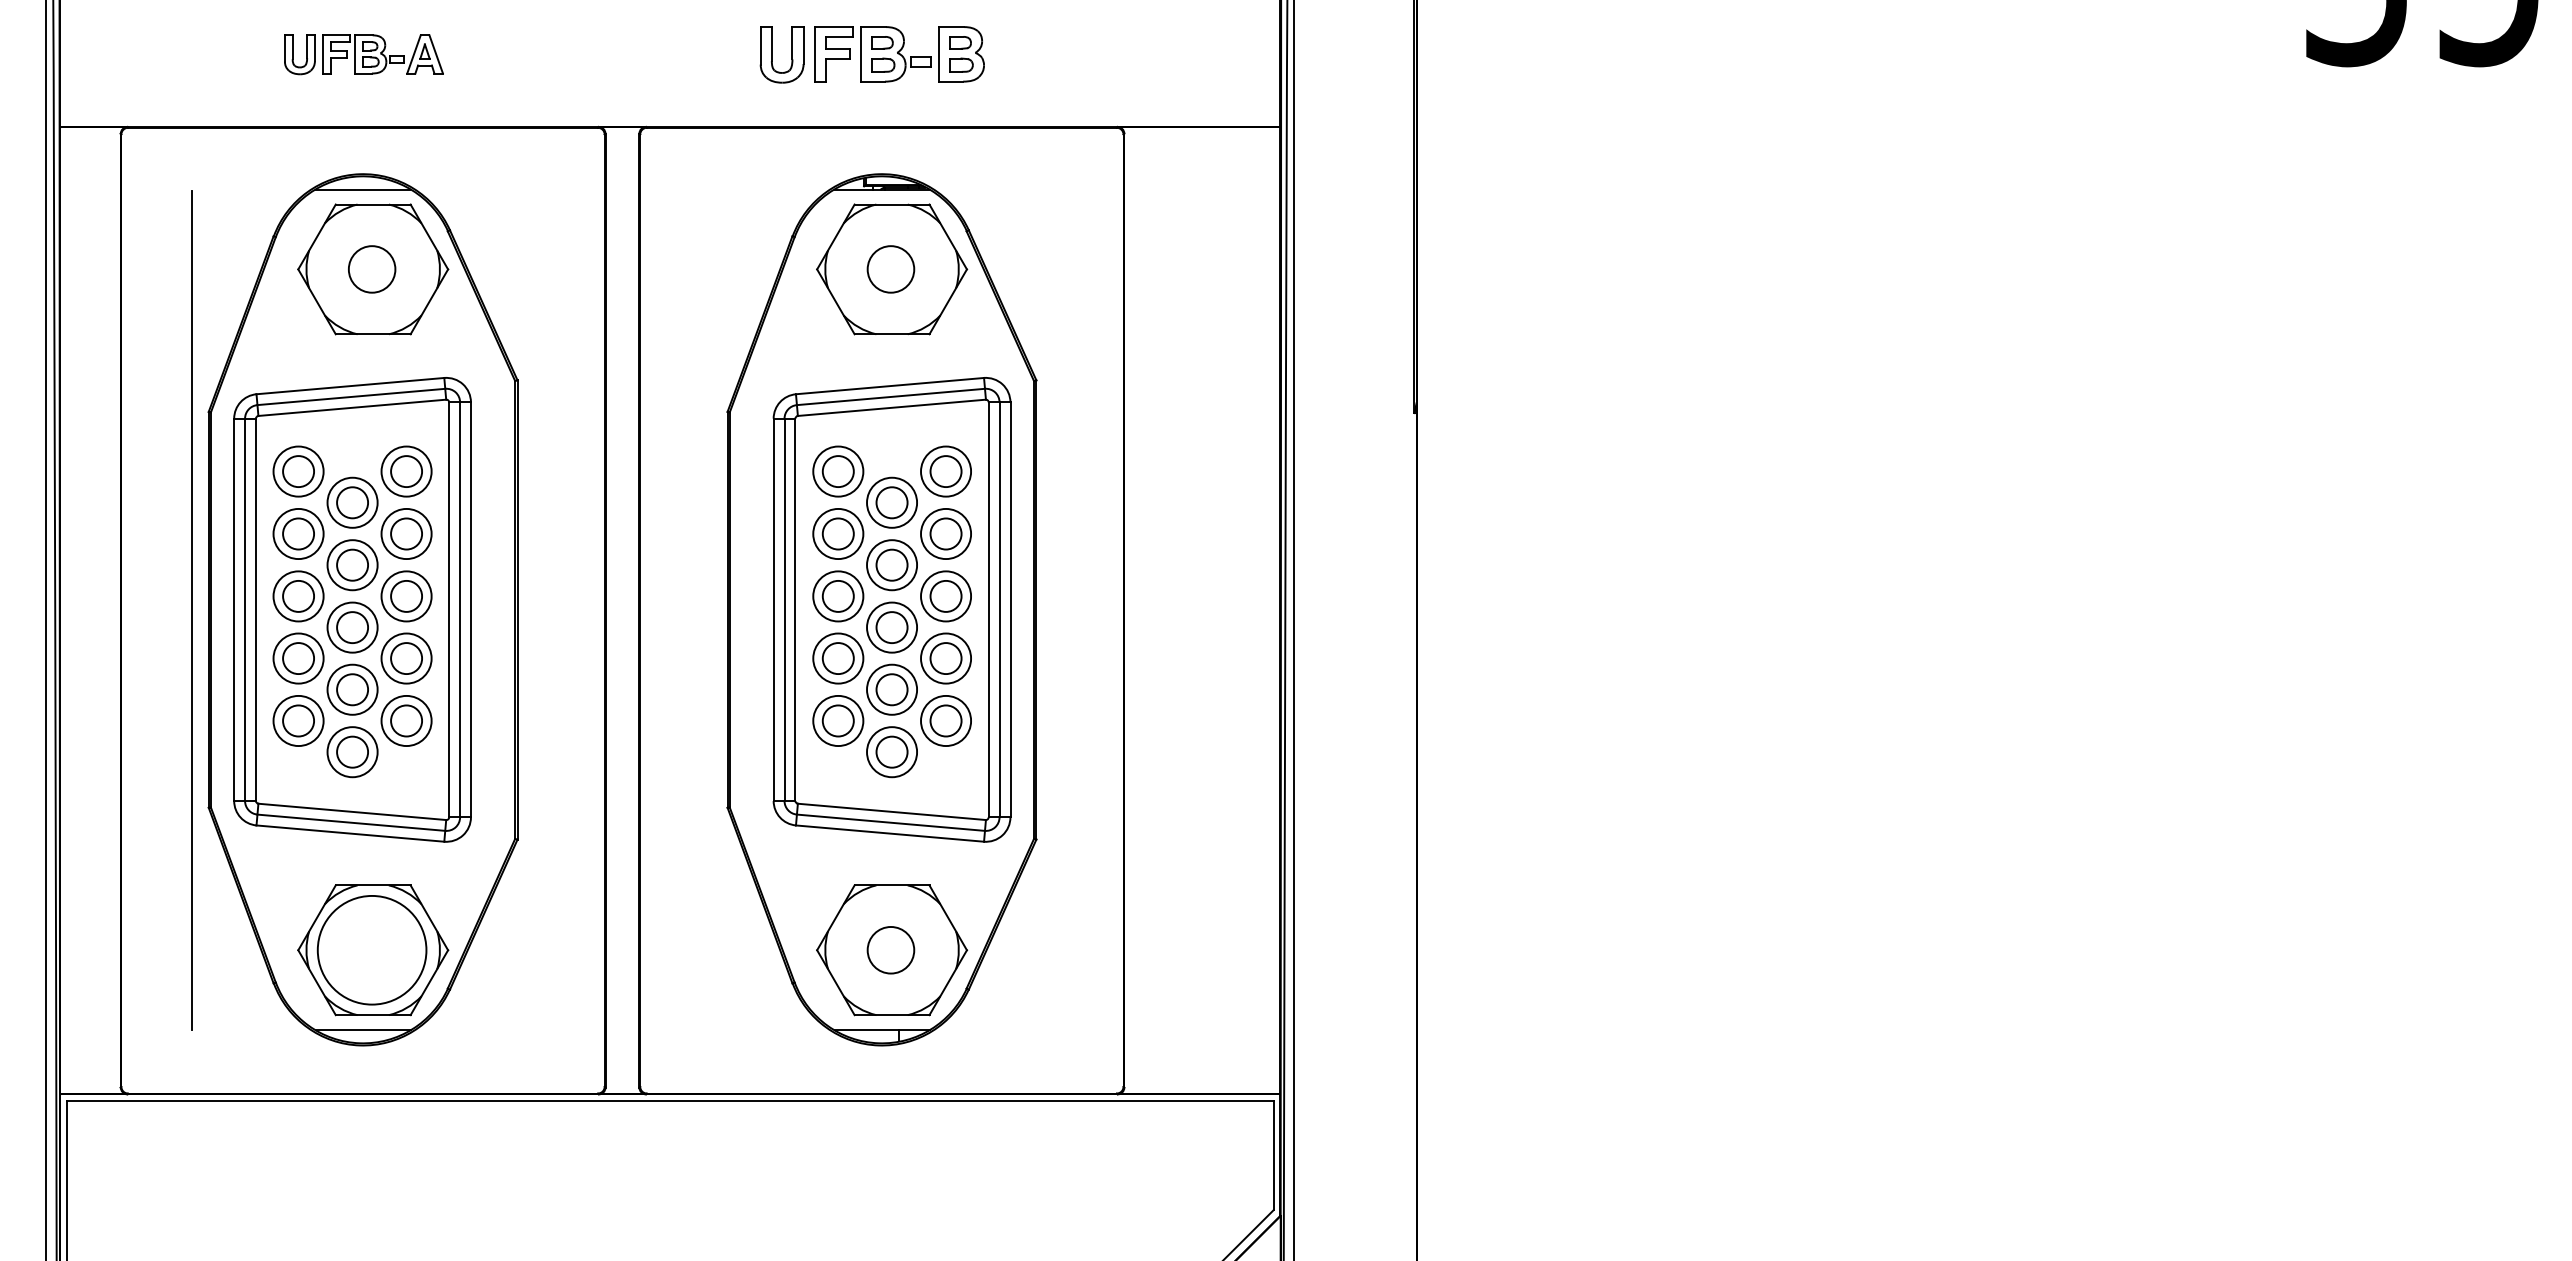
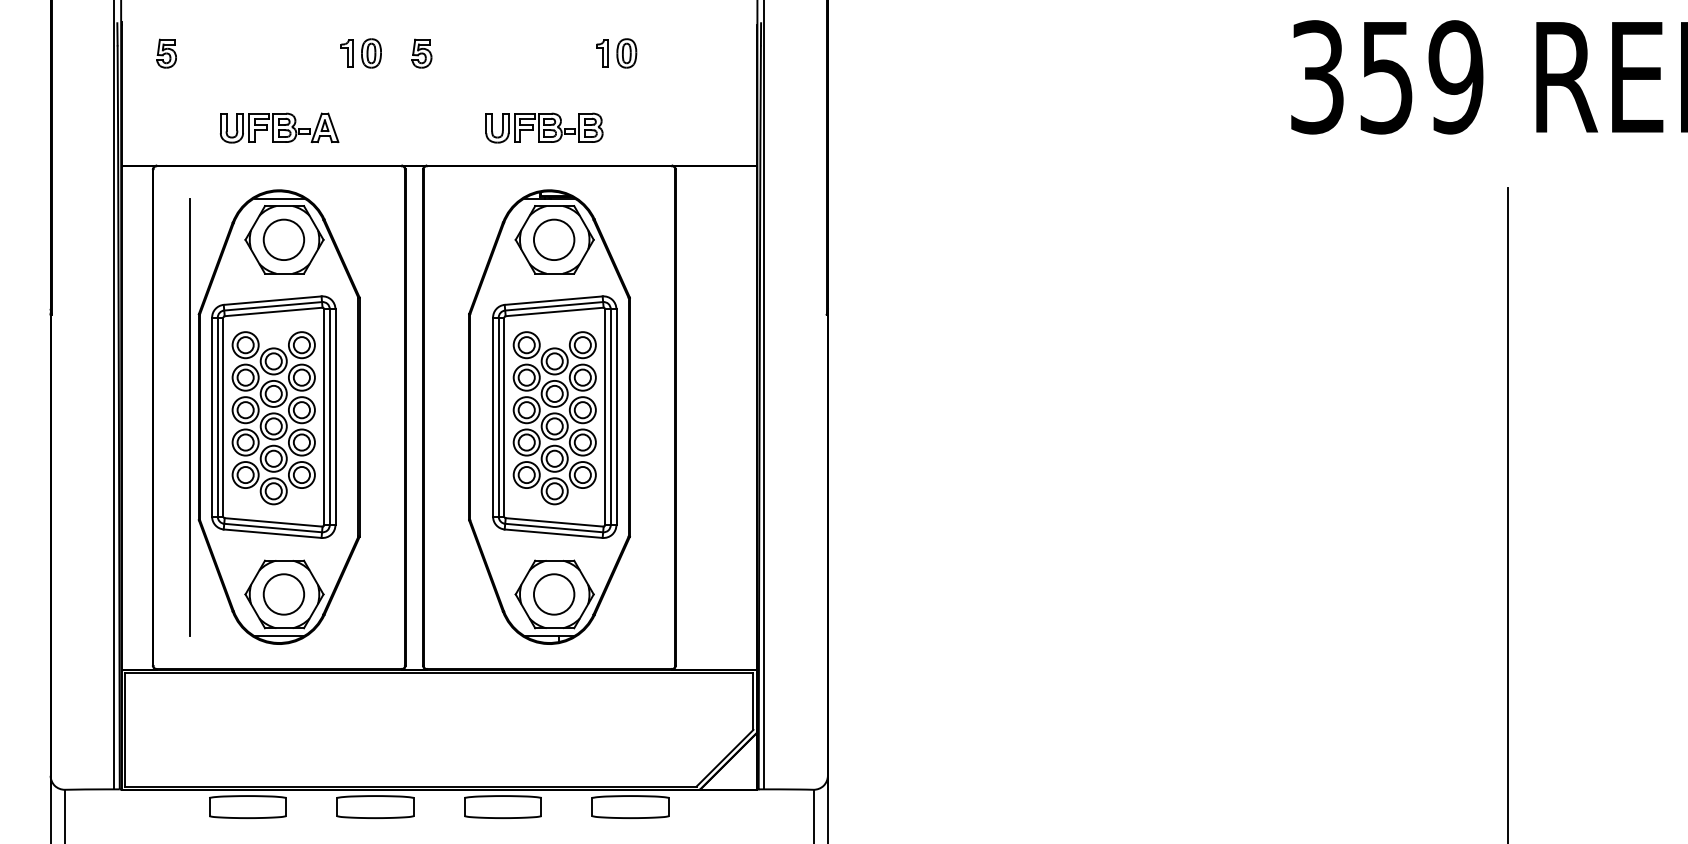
part: (363, 53) -> (279, 127), size x1.43
circle: (371, 268) -> (283, 239), size x1.67
circle: (889, 268) -> (553, 239), size x1.67
circle: (371, 950) -> (283, 594), size x0.71
circle: (889, 950) -> (553, 594), size x1.67

